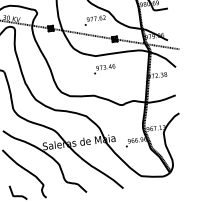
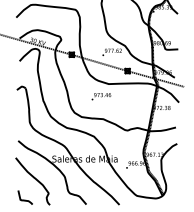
text: (104, 68) -> (101, 96), moved

